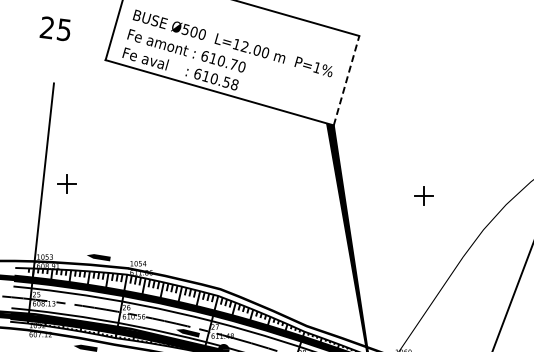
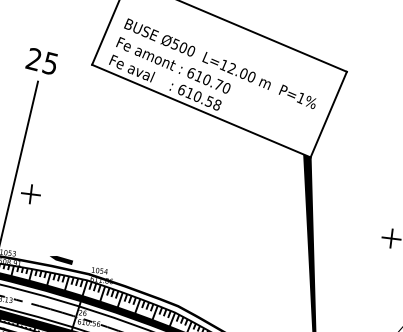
text: (54, 28) -> (41, 60), moved
line: (346, 80) -> (328, 114), dashed -> solid
part: (66, 183) -> (30, 193), moved

